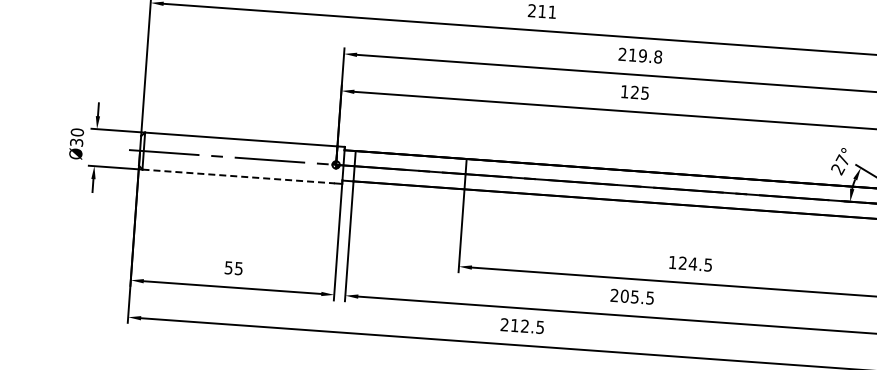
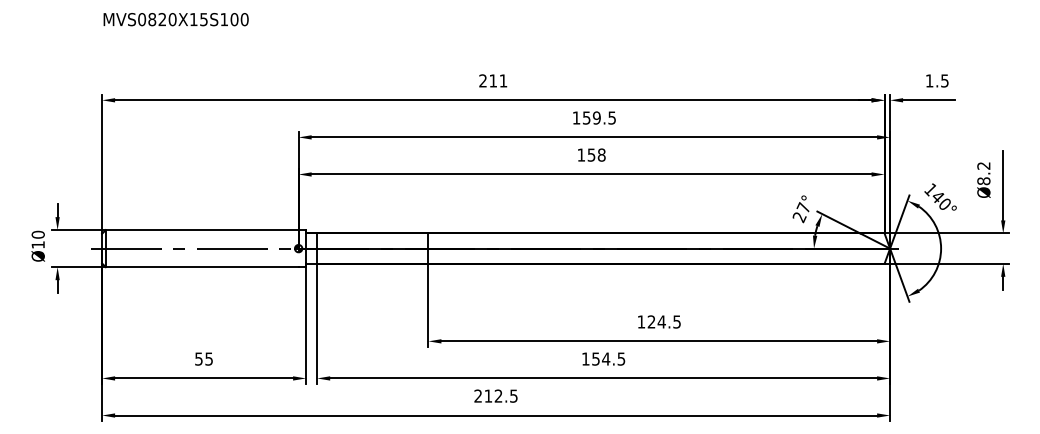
text: (640, 55) -> (594, 117), 219.8 -> 159.5
text: (639, 92) -> (596, 154), 125 -> 158
text: (75, 142) -> (37, 244), Ø30 -> Ø10
line: (238, 176) -> (202, 267), dashed -> solid
text: (625, 295) -> (596, 358), 205.5 -> 154.5

